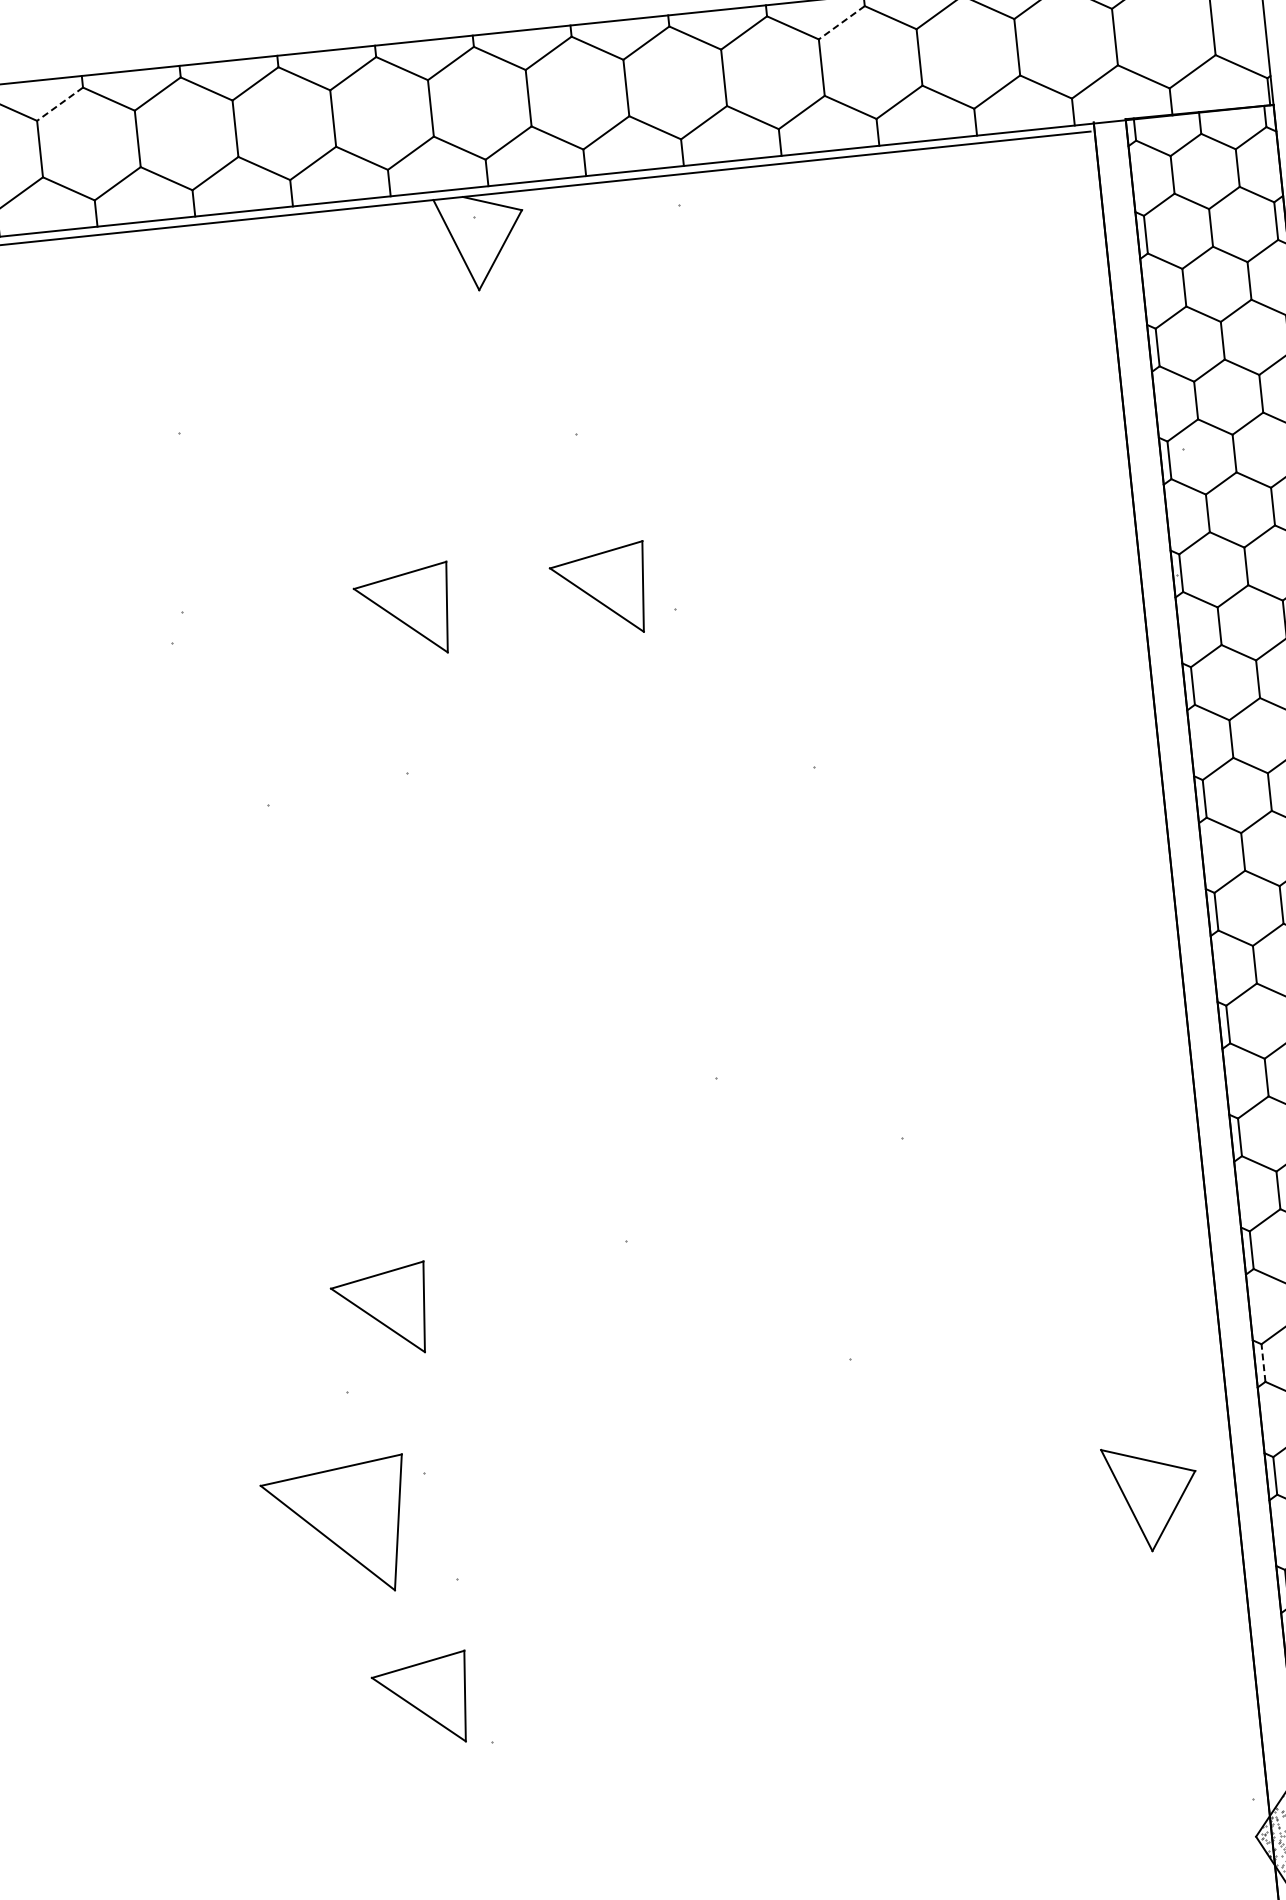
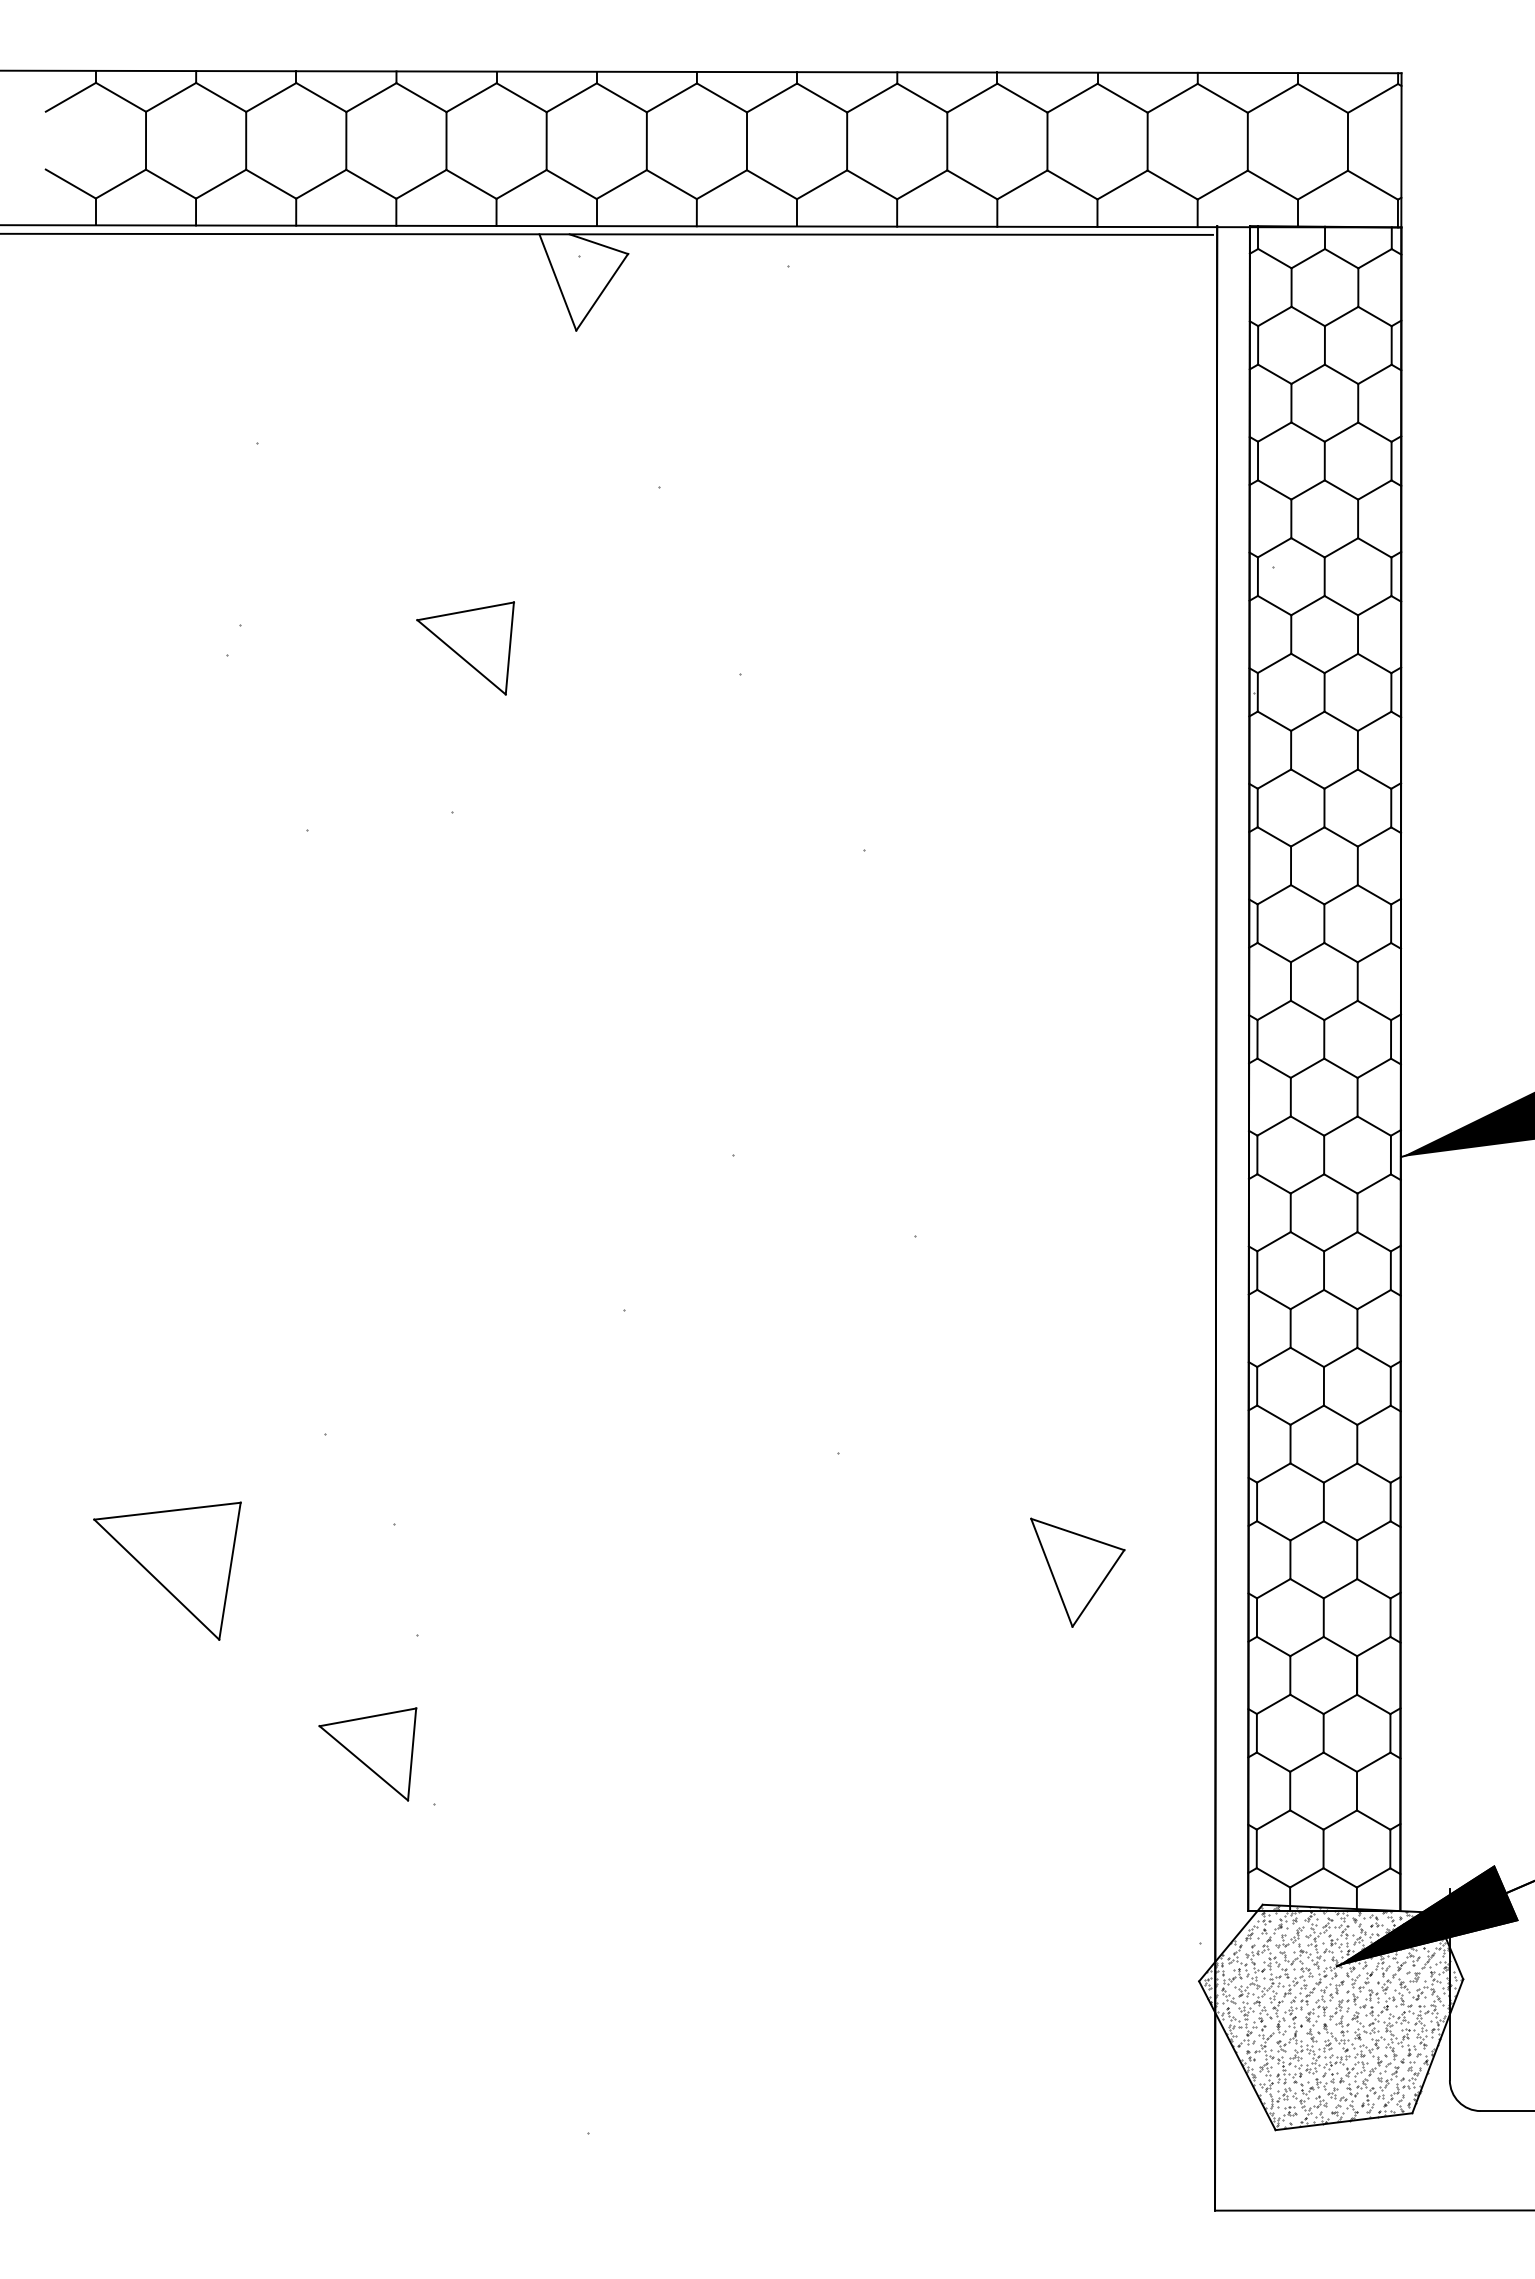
line: (841, 23) -> (972, 98), dashed -> solid
line: (60, 104) -> (171, 97), dashed -> solid
part: (599, 591) -> (666, 648), removed
part: (380, 1311) -> (367, 1355), removed
line: (1263, 1362) -> (1257, 1501), dashed -> solid
part: (1151, 1497) -> (1077, 1572), moved
part: (337, 1528) -> (167, 1570), moved

